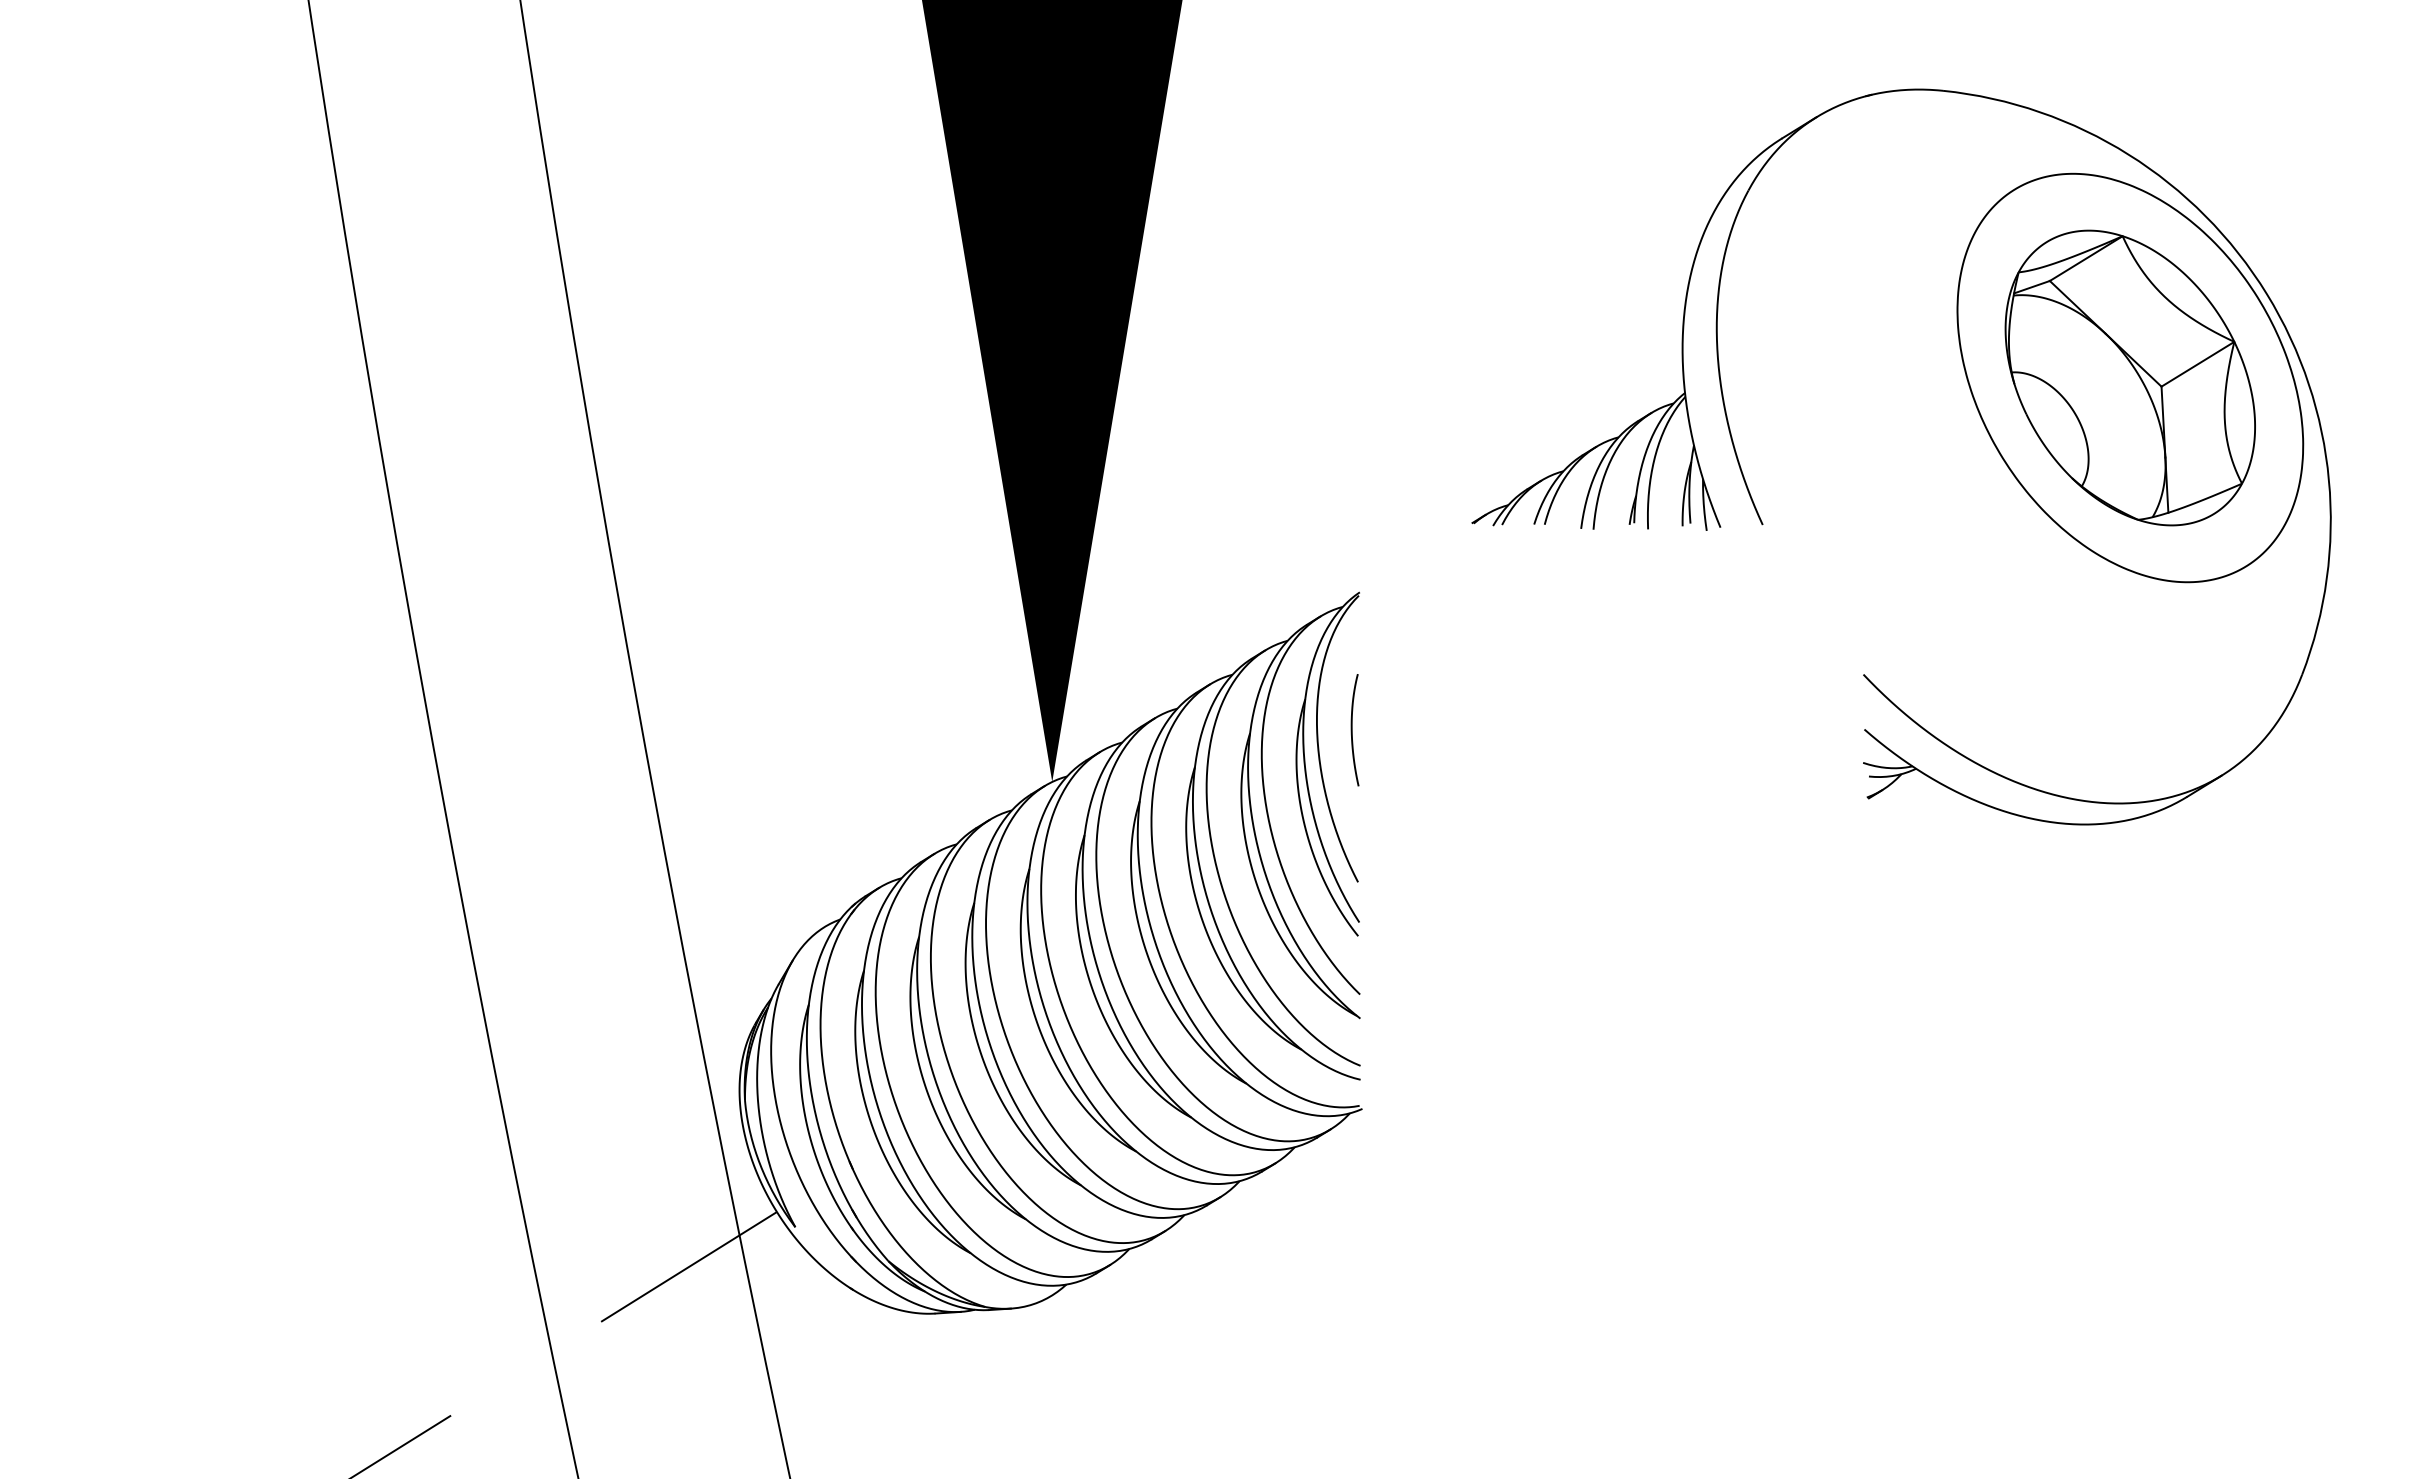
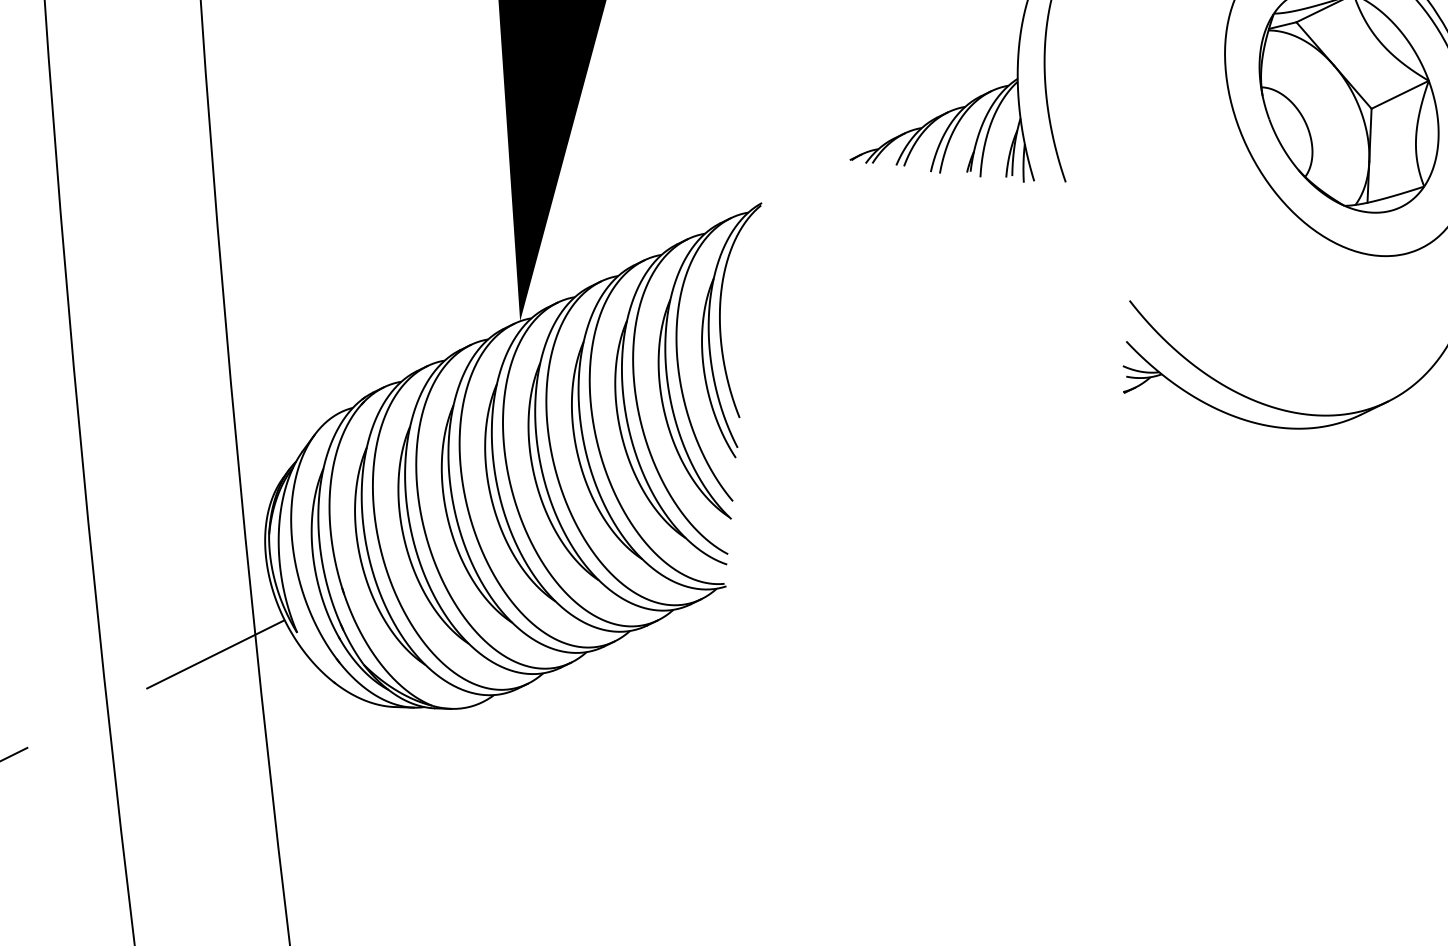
curve: (1352, 730) -> (746, 304), removed

